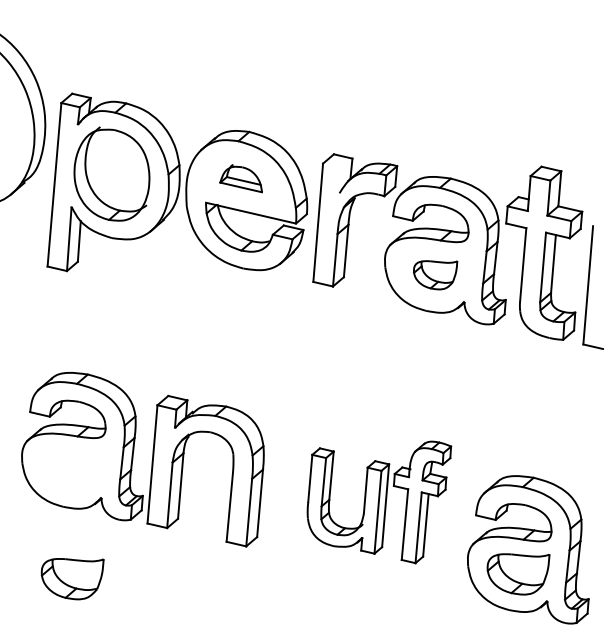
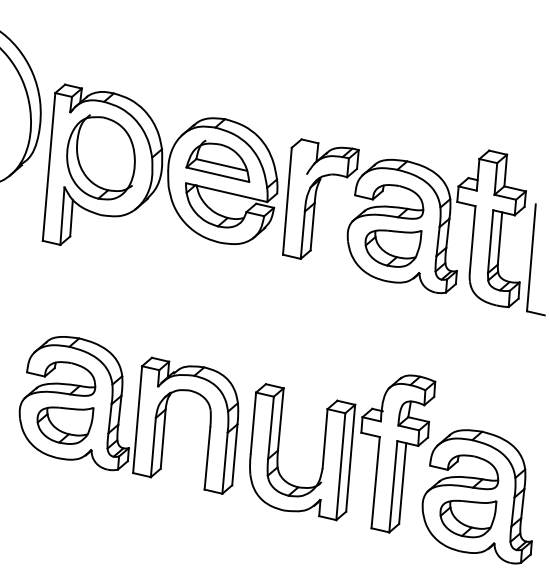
part: (240, 178) -> (217, 161), size x1.67
part: (435, 275) -> (393, 248), size x1.43
part: (379, 502) -> (342, 454), size x1.43
part: (72, 579) -> (65, 426), moved

